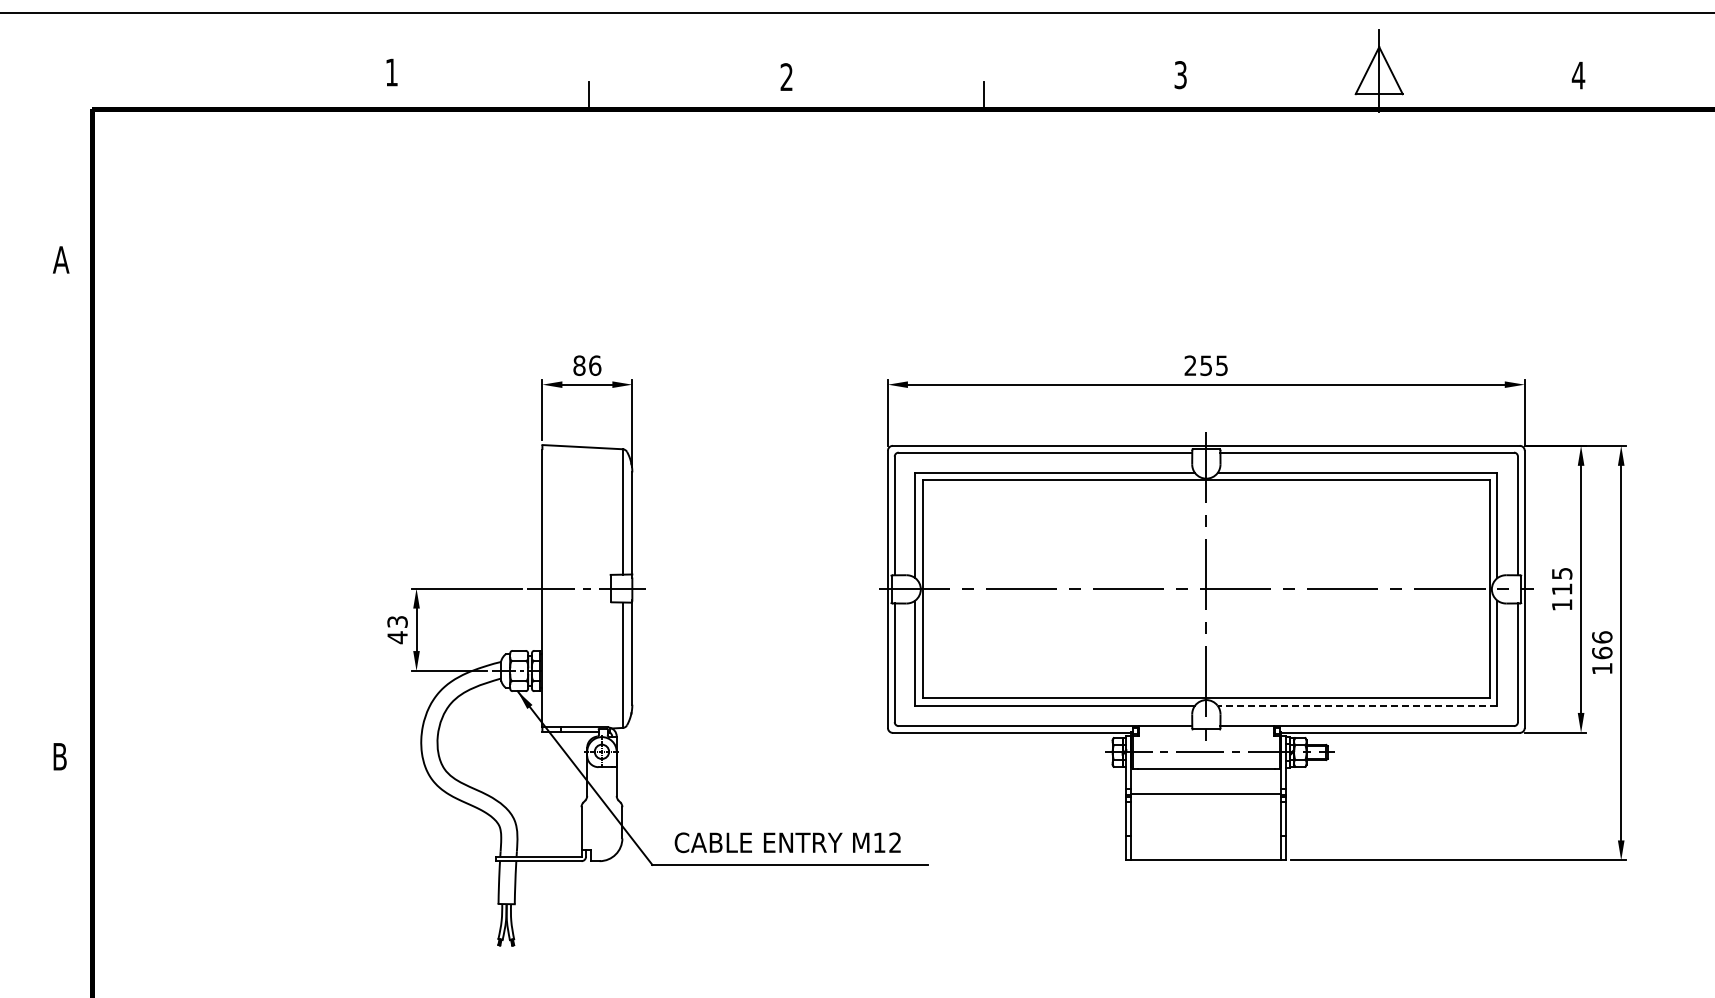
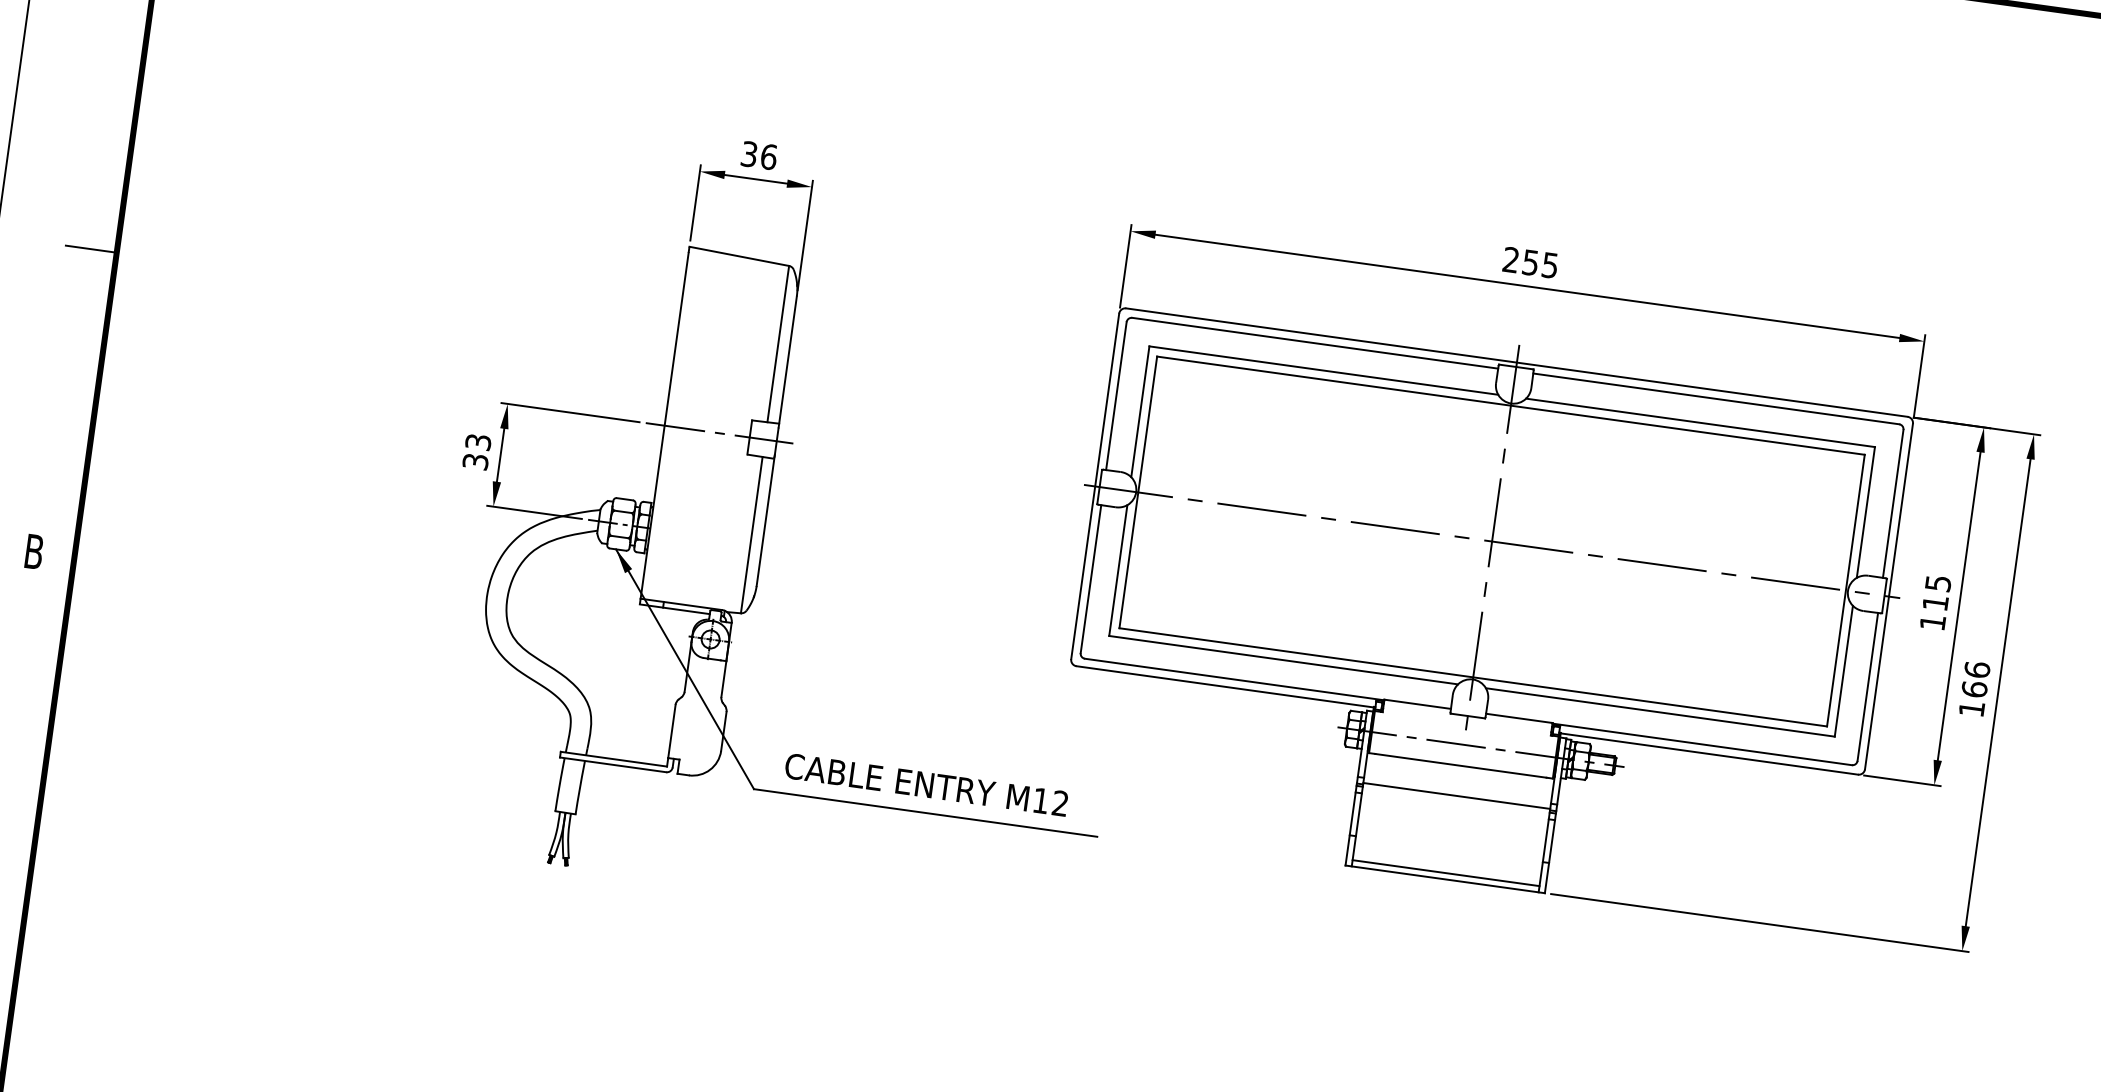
text: (579, 365) -> (749, 154), 86 -> 36
line: (71, 512) -> (90, 249), added
text: (397, 637) -> (475, 461), 43 -> 33
line: (1357, 705) -> (1660, 712), dashed -> solid
line: (1206, 855) -> (1446, 873), added

